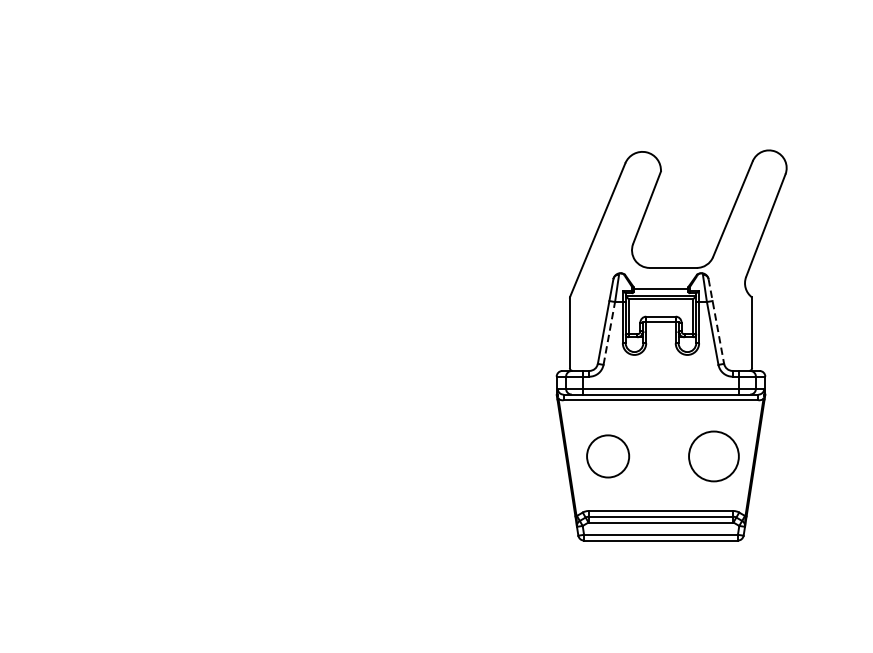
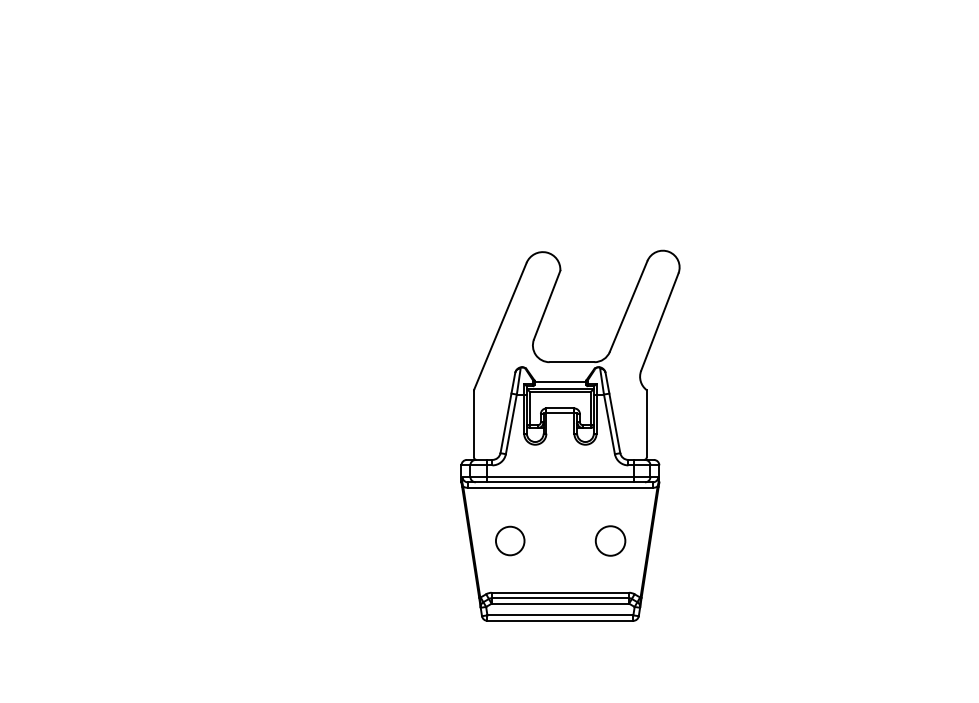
line: (715, 322) -> (612, 413), dashed -> solid
line: (609, 332) -> (511, 423), dashed -> solid
circle: (607, 455) -> (509, 540), size x0.71
circle: (713, 455) -> (610, 540), size x0.62

